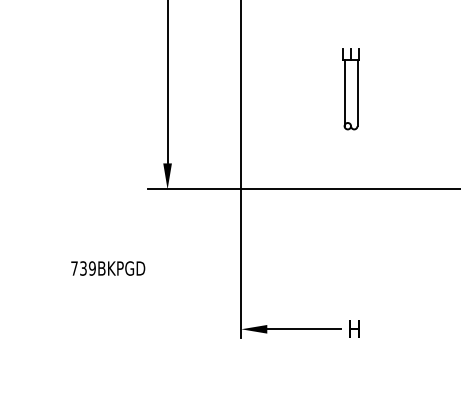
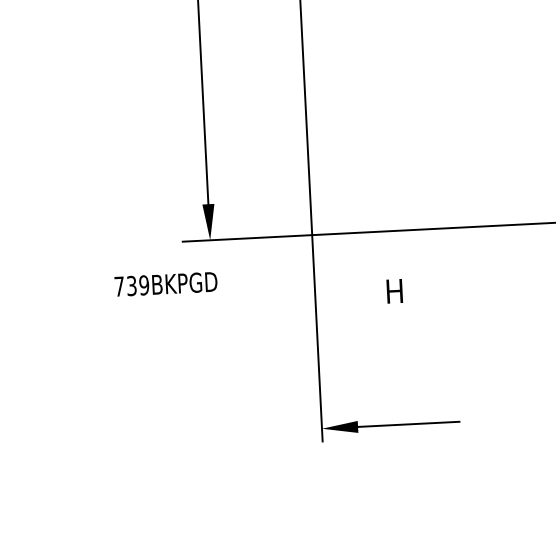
part: (350, 89) -> (456, 89), removed
text: (108, 268) -> (166, 284), moved
text: (354, 328) -> (394, 290), moved

